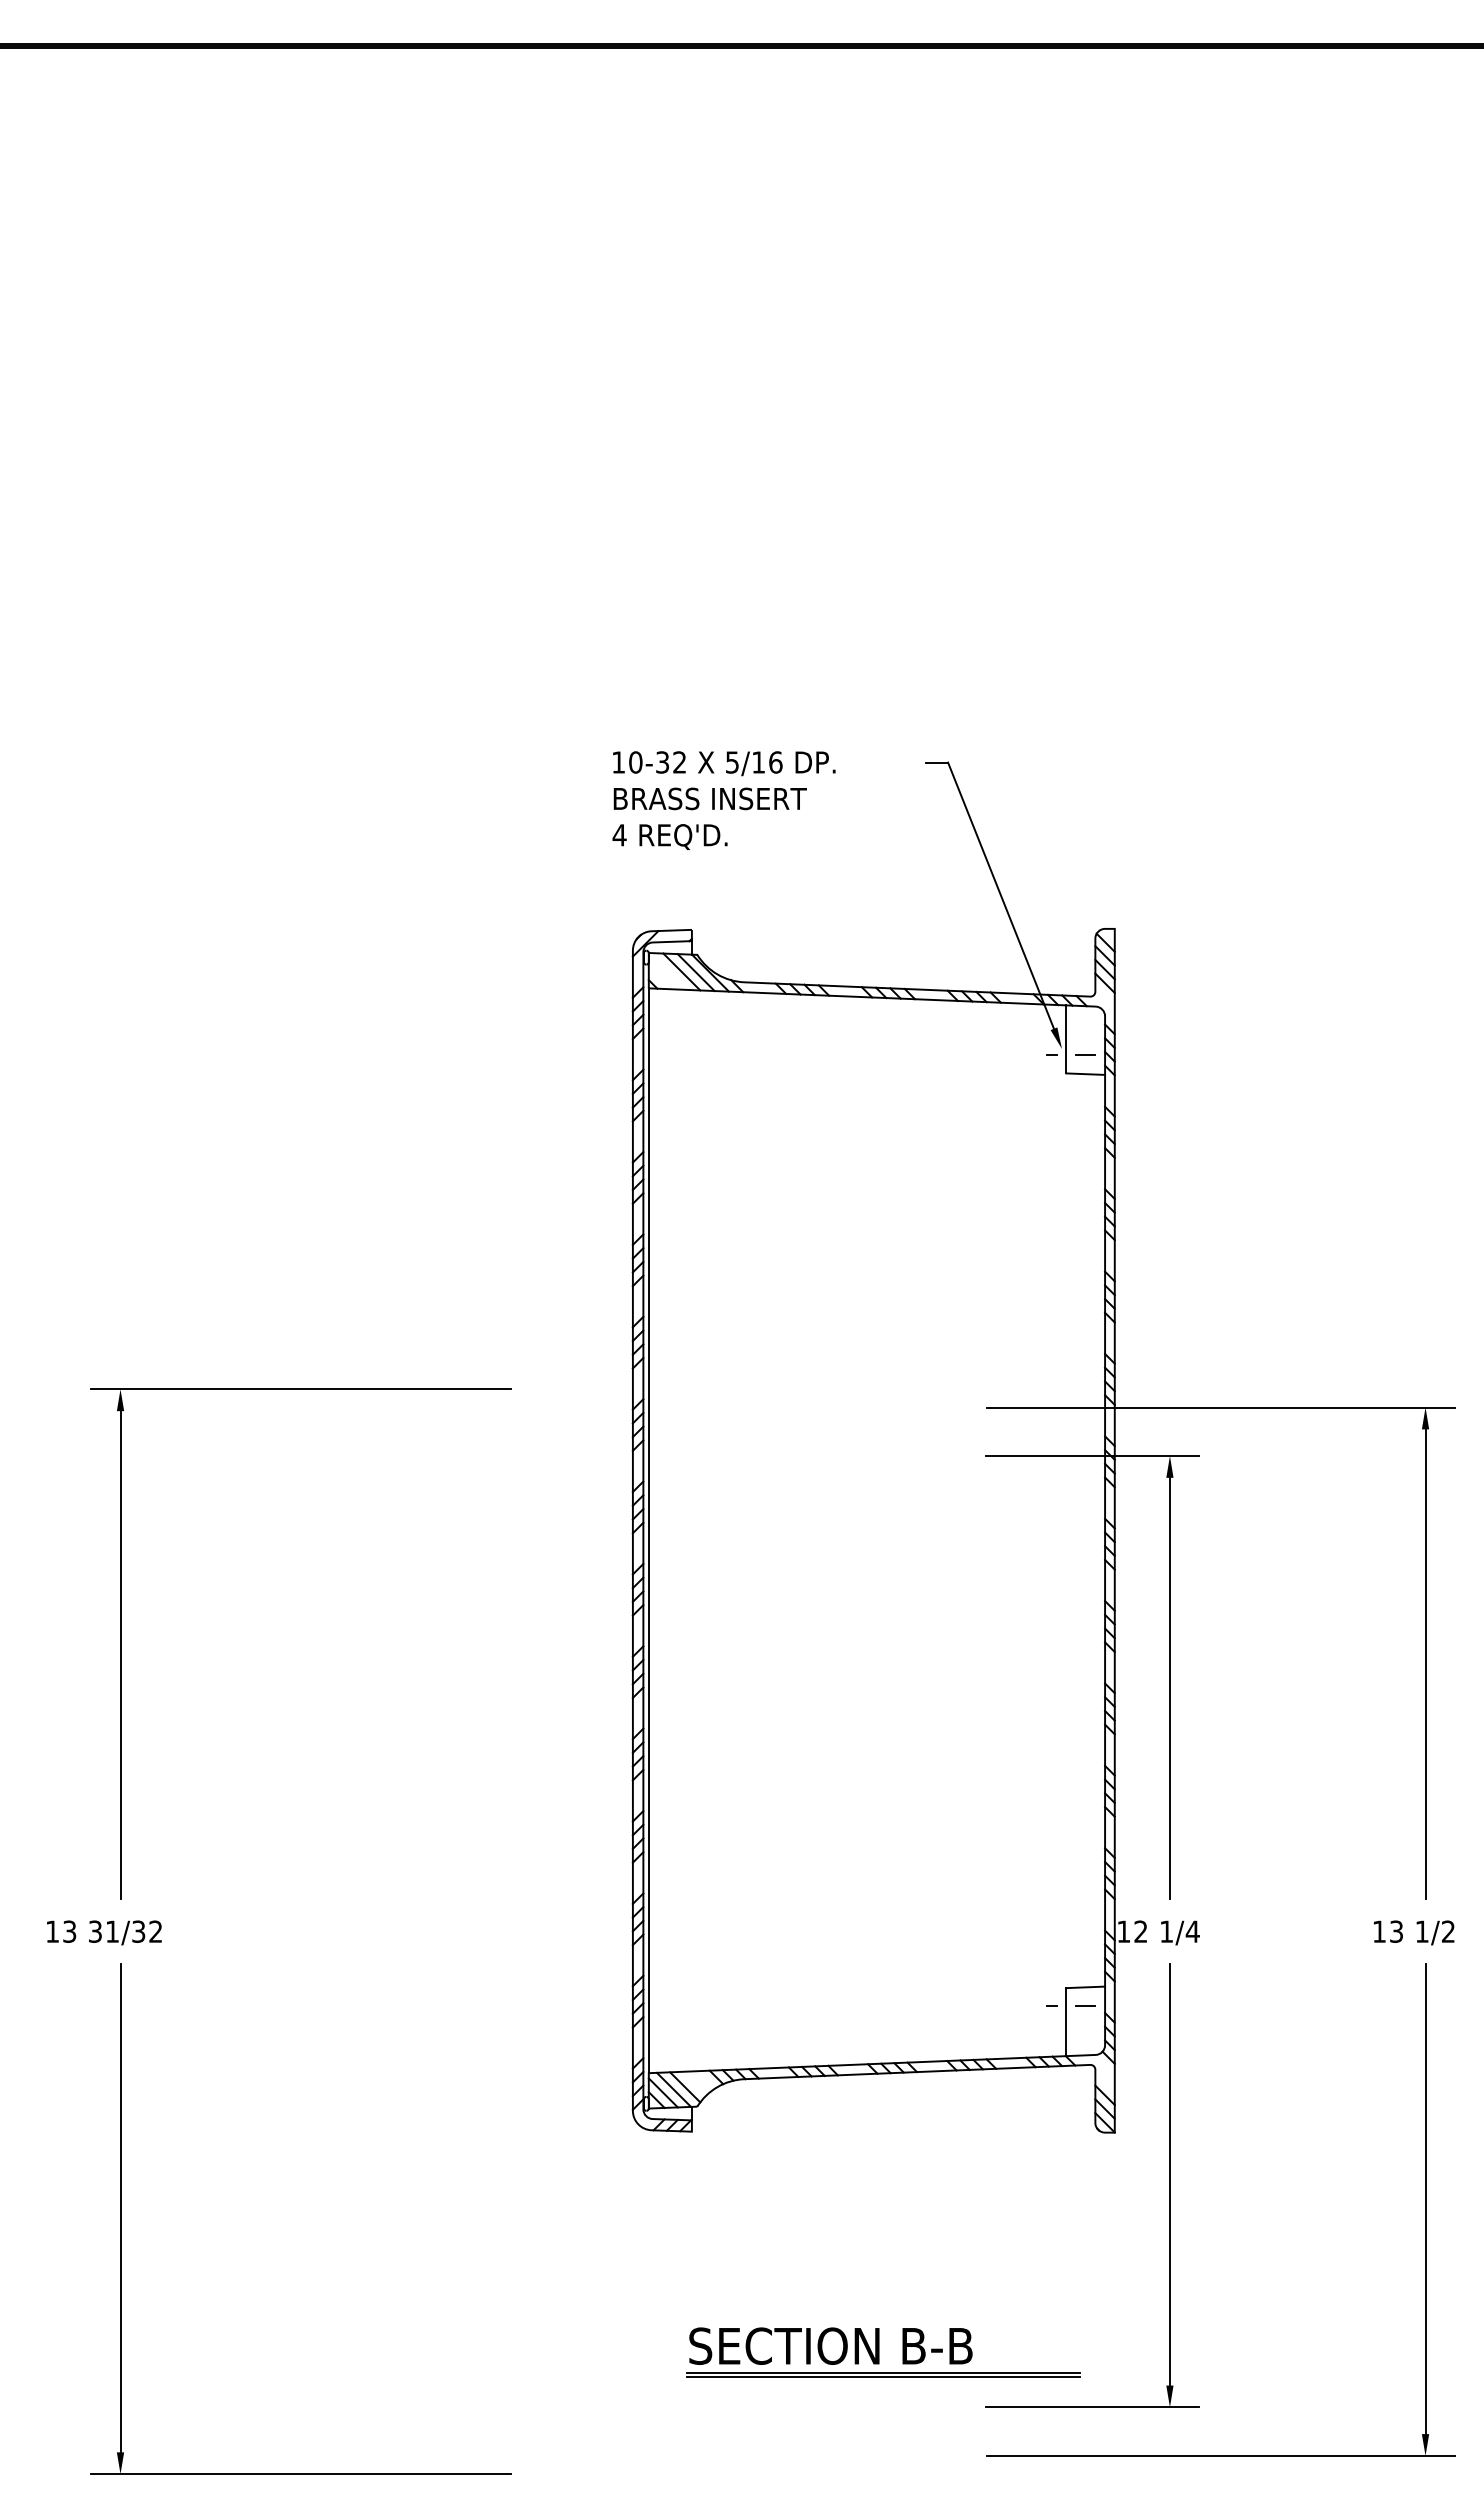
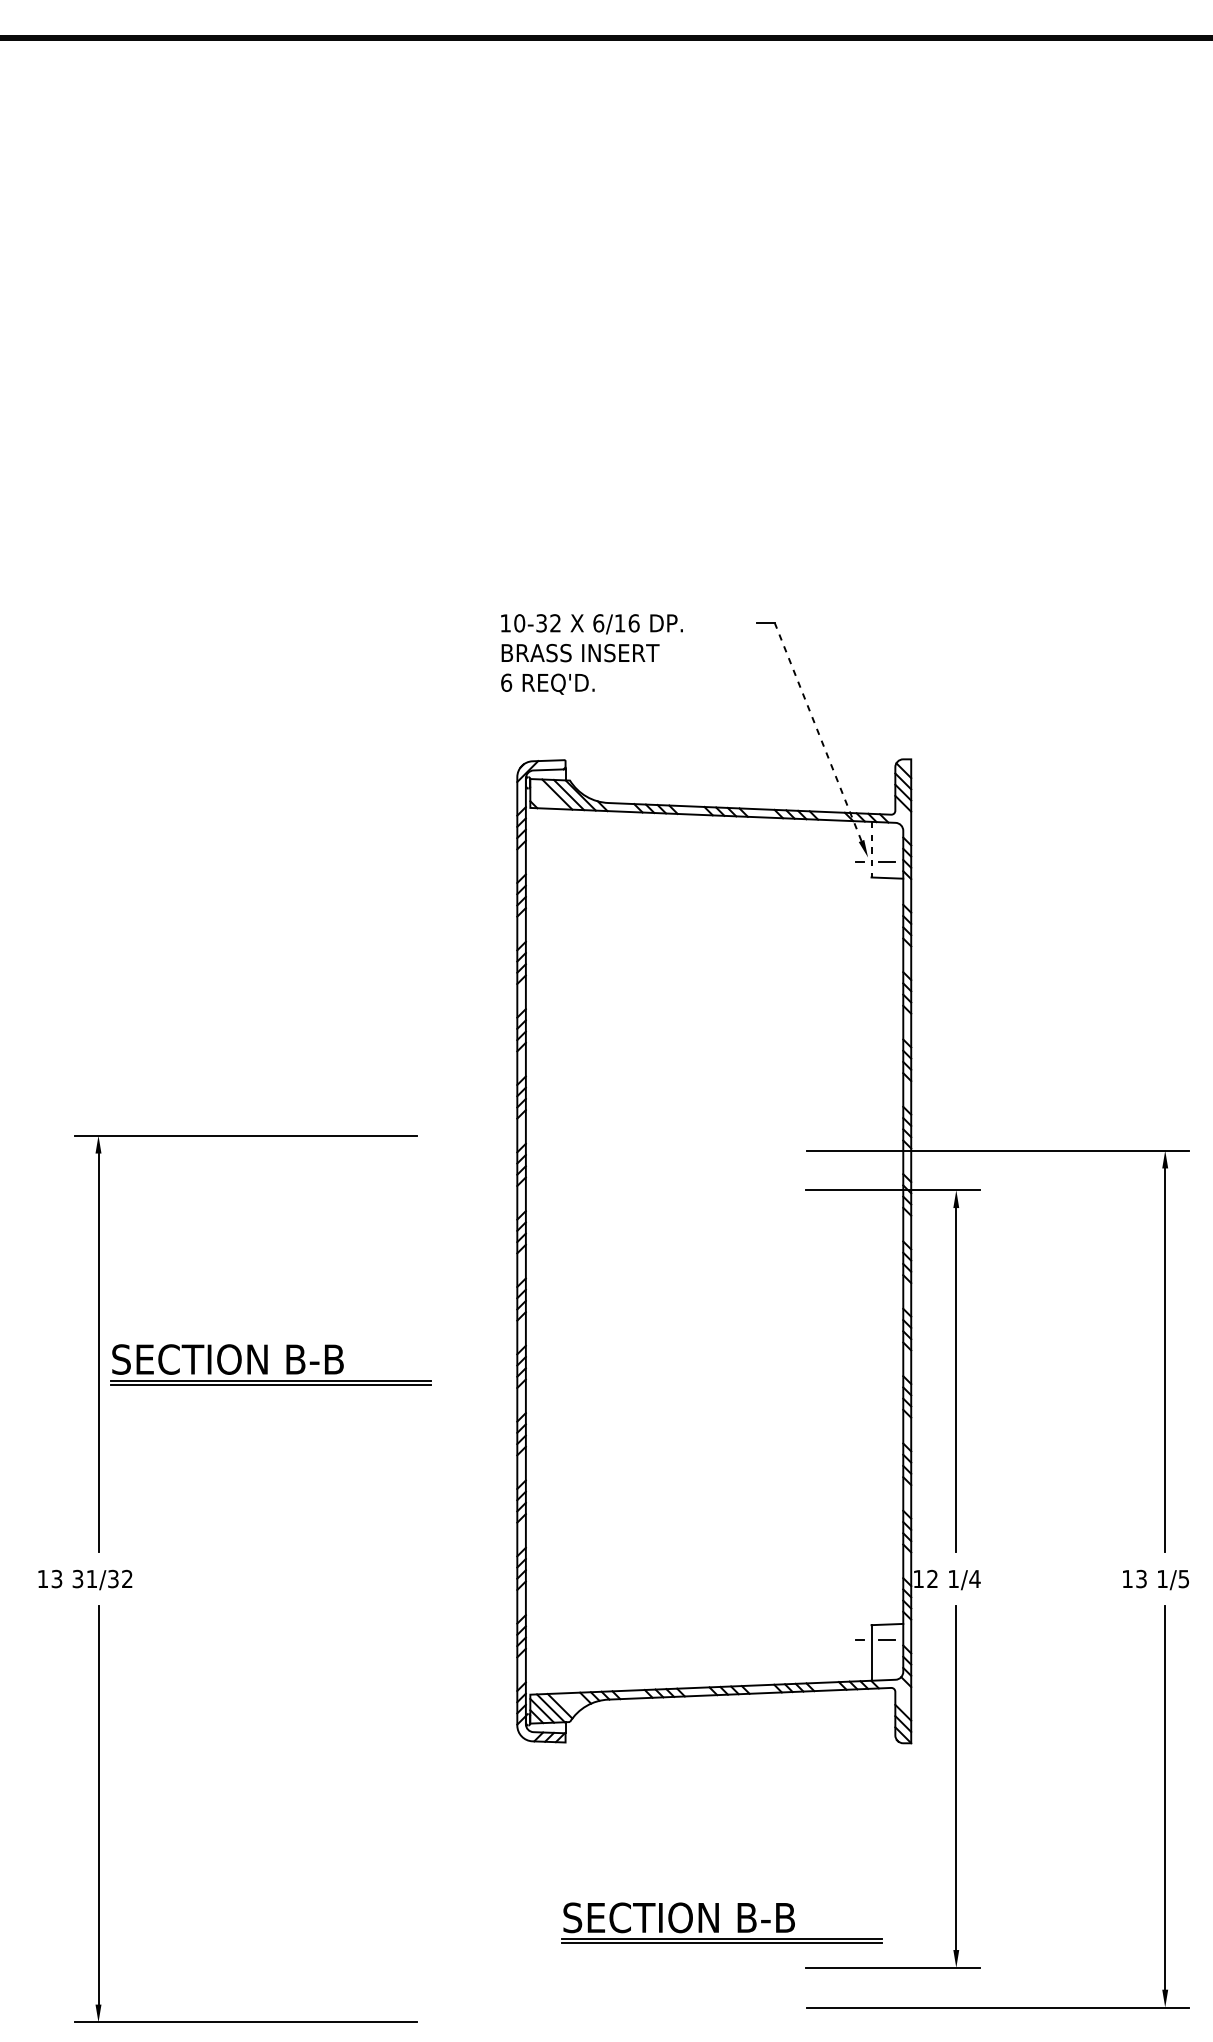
text: (732, 762) -> (598, 623), 5/16 -> 6/16
text: (619, 835) -> (506, 683), 4 -> 6
line: (1000, 895) -> (817, 732), solid -> dashed
line: (1066, 1039) -> (871, 849), solid -> dashed
line: (648, 1530) -> (530, 1251), removed
part: (331, 1669) -> (270, 1364), added
text: (1448, 1931) -> (1183, 1578), 1/2 -> 1/5

